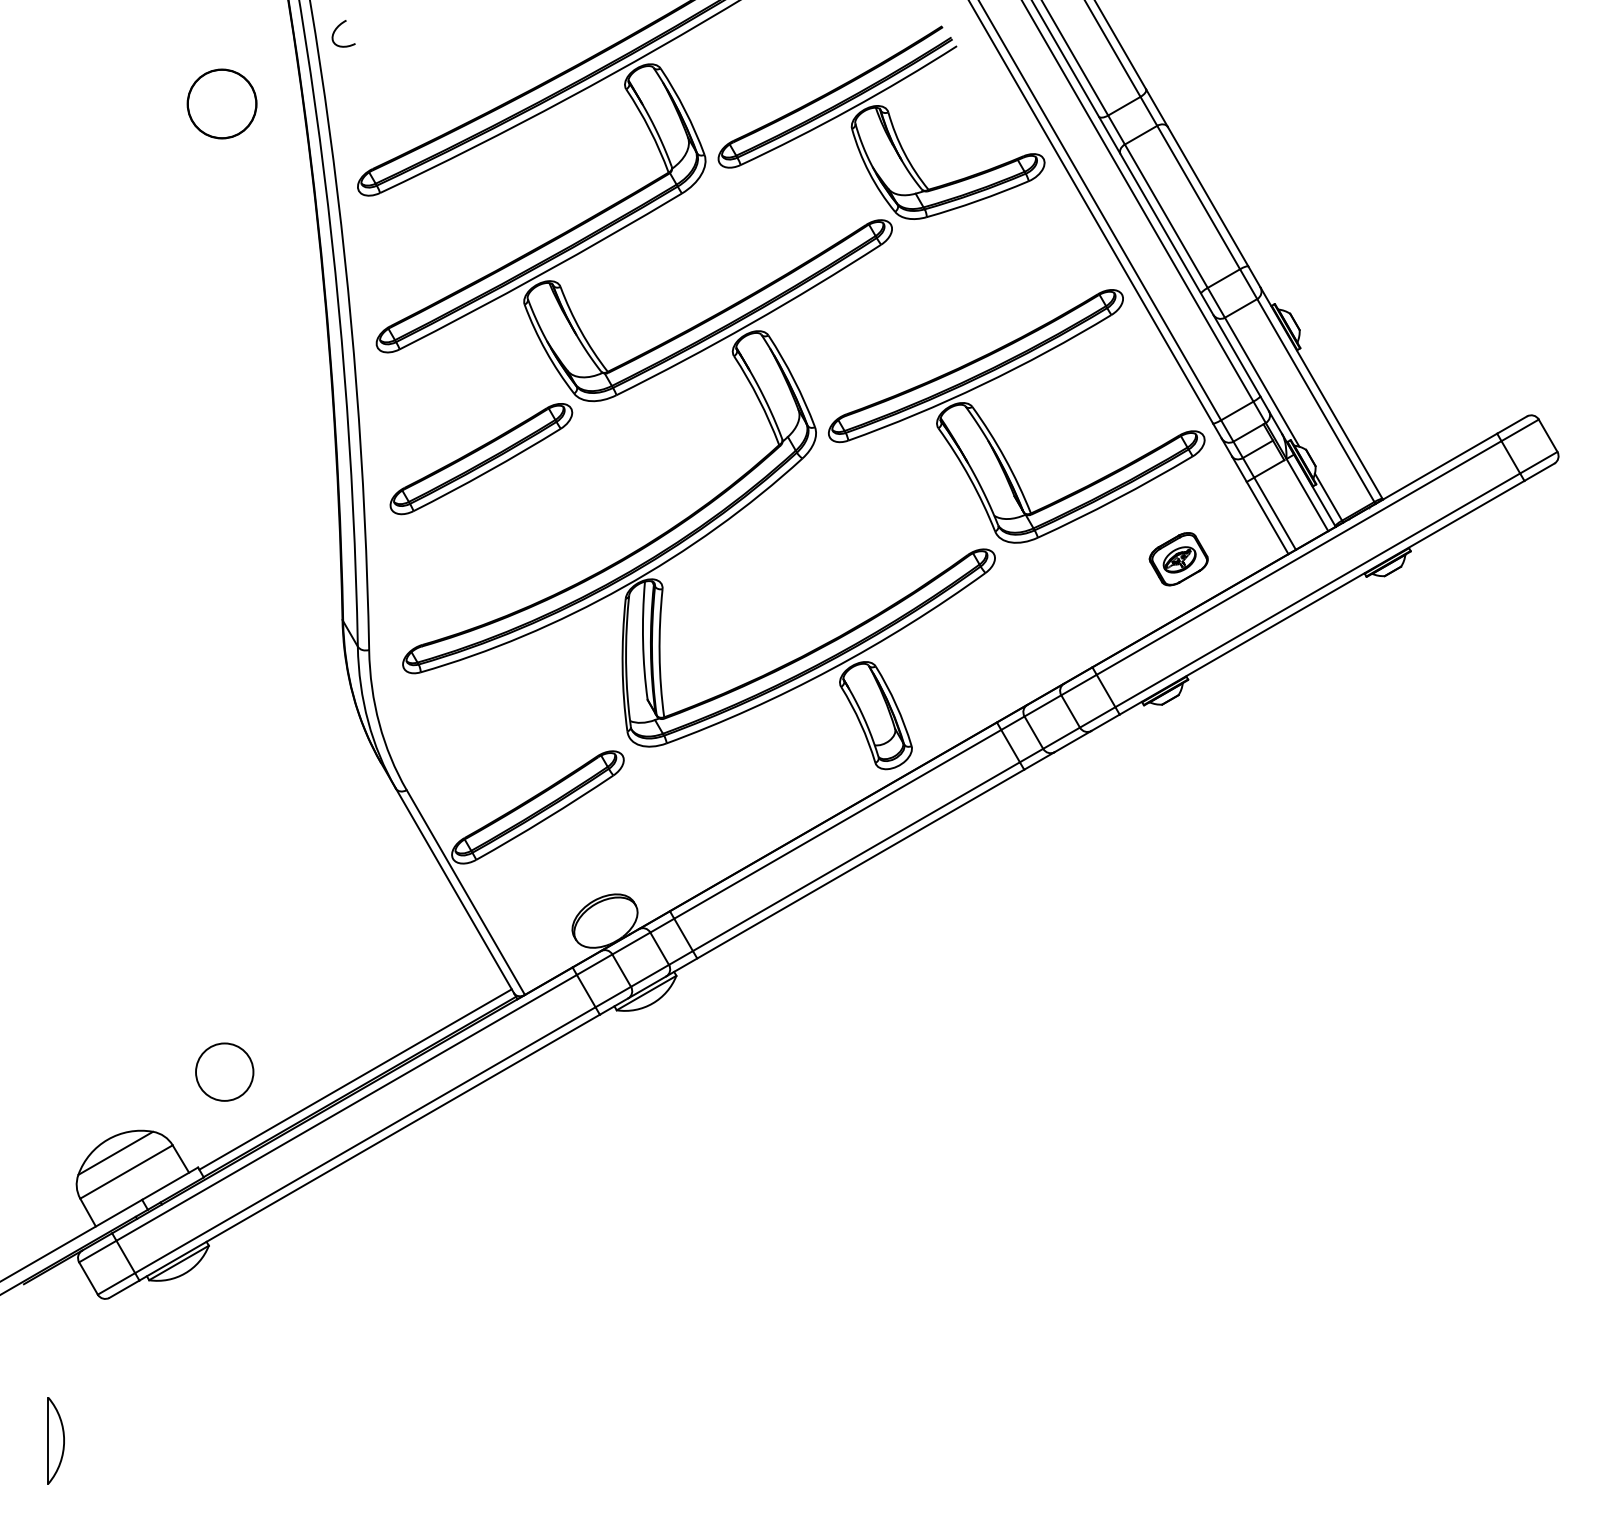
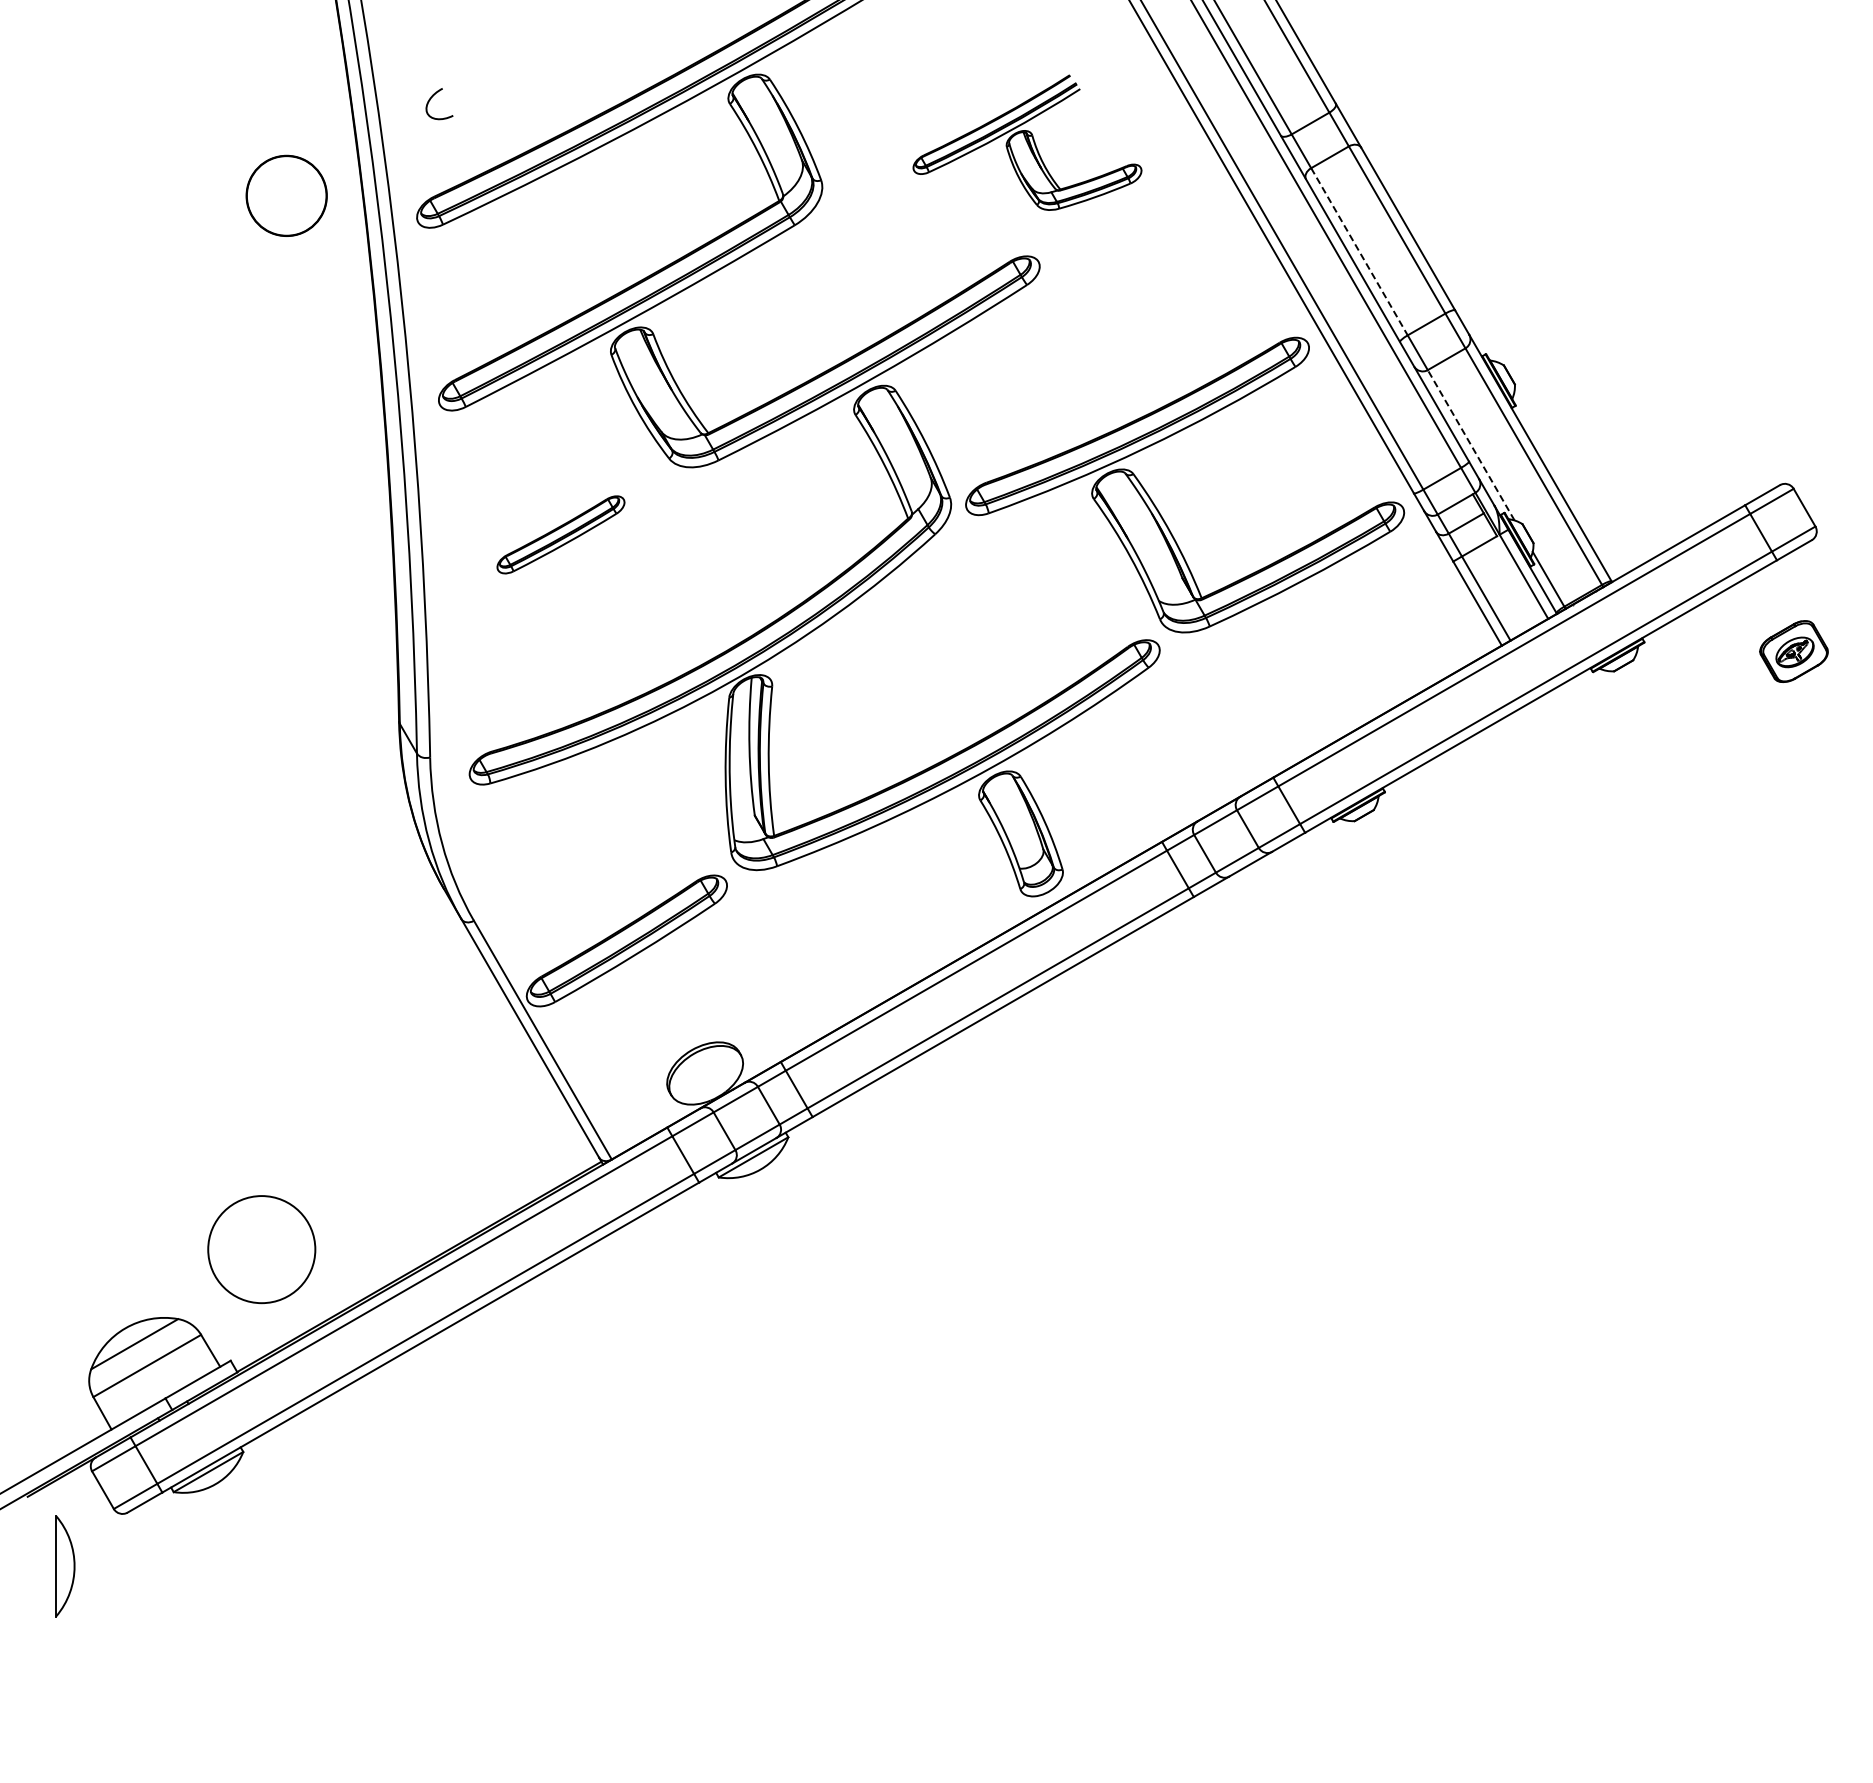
curve: (335, 30) -> (430, 100), moved
circle: (221, 103) -> (286, 195), moved
part: (881, 122) -> (1027, 142), size x0.6
line: (1166, 216) -> (1359, 251), solid -> dashed
line: (1262, 382) -> (1471, 445), solid -> dashed
part: (480, 458) -> (560, 534), size x0.6
part: (1178, 559) -> (1793, 651), moved
circle: (224, 1072) -> (261, 1249), size x1.6
line: (355, 1079) -> (414, 1258), removed
part: (56, 1440) -> (65, 1566), moved

